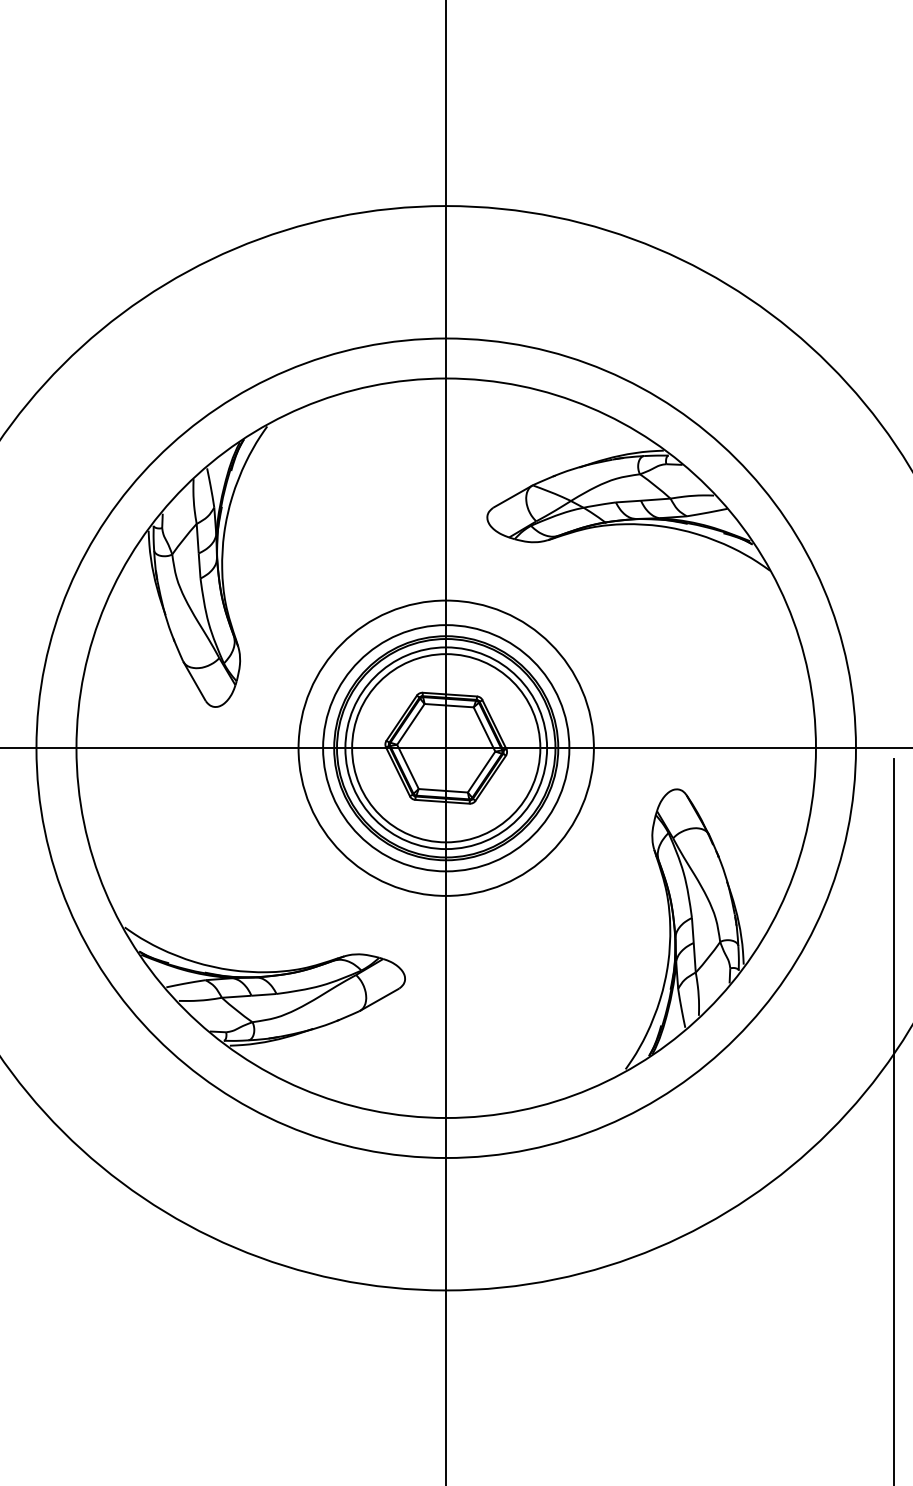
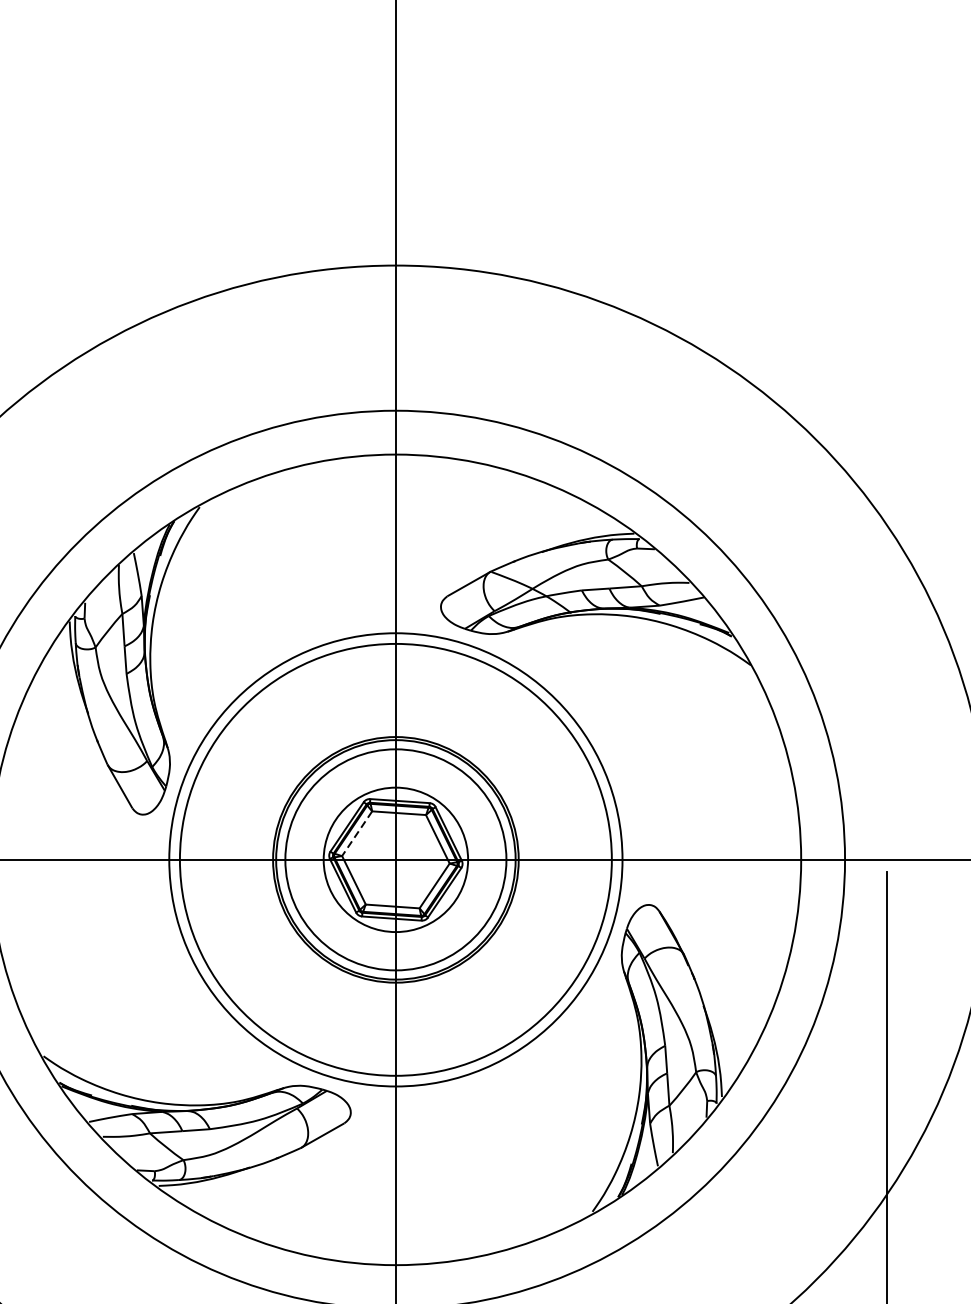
line: (410, 724) -> (356, 833), solid -> dashed
circle: (445, 747) -> (395, 859), size x1.4
circle: (446, 748) -> (396, 860), size x0.7
circle: (446, 748) -> (396, 860), size x1.6

